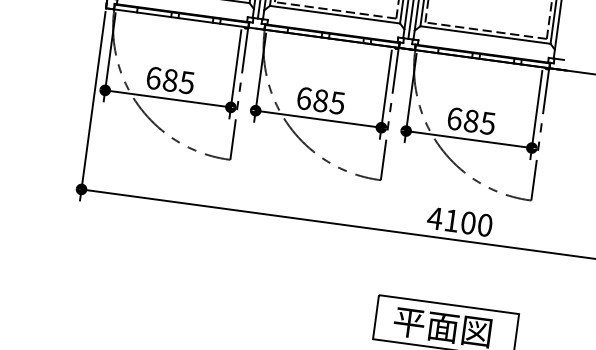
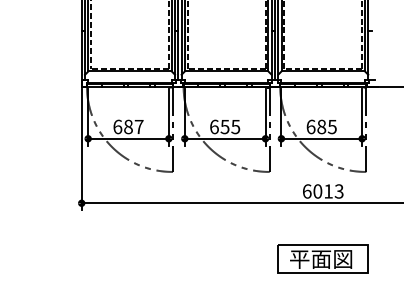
text: (185, 83) -> (138, 127), 685 -> 687
text: (320, 99) -> (224, 126), 685 -> 655
text: (459, 221) -> (322, 191), 4100 -> 6013

